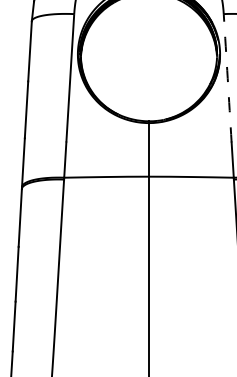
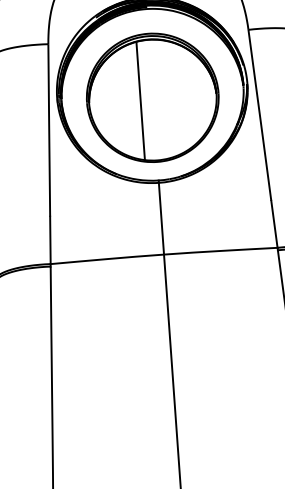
part: (148, 59) -> (152, 97), added
arc: (227, 78) -> (259, 115), dashed -> solid

